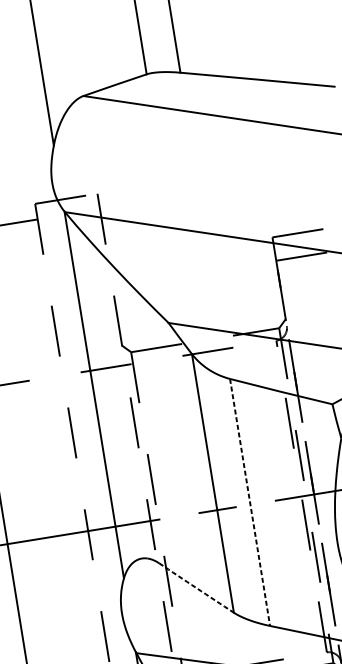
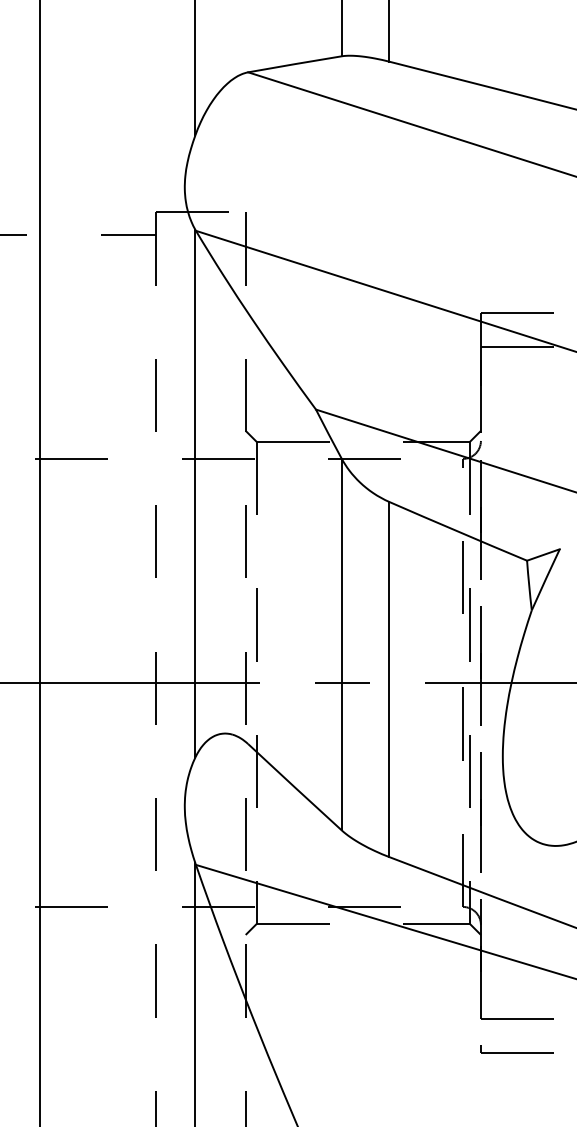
line: (250, 502) -> (389, 679), dashed -> solid
arc: (196, 588) -> (294, 787), dashed -> solid

